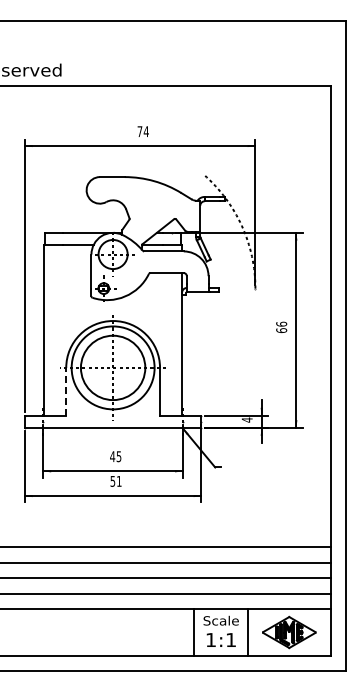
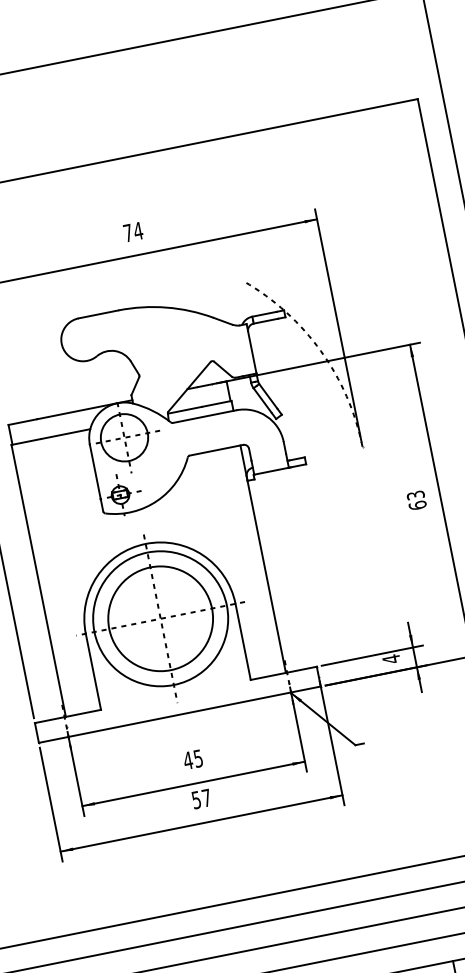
text: (281, 323) -> (415, 494), 66 -> 63
line: (66, 391) -> (93, 671), dashed -> solid
text: (119, 481) -> (207, 798), 51 -> 57

